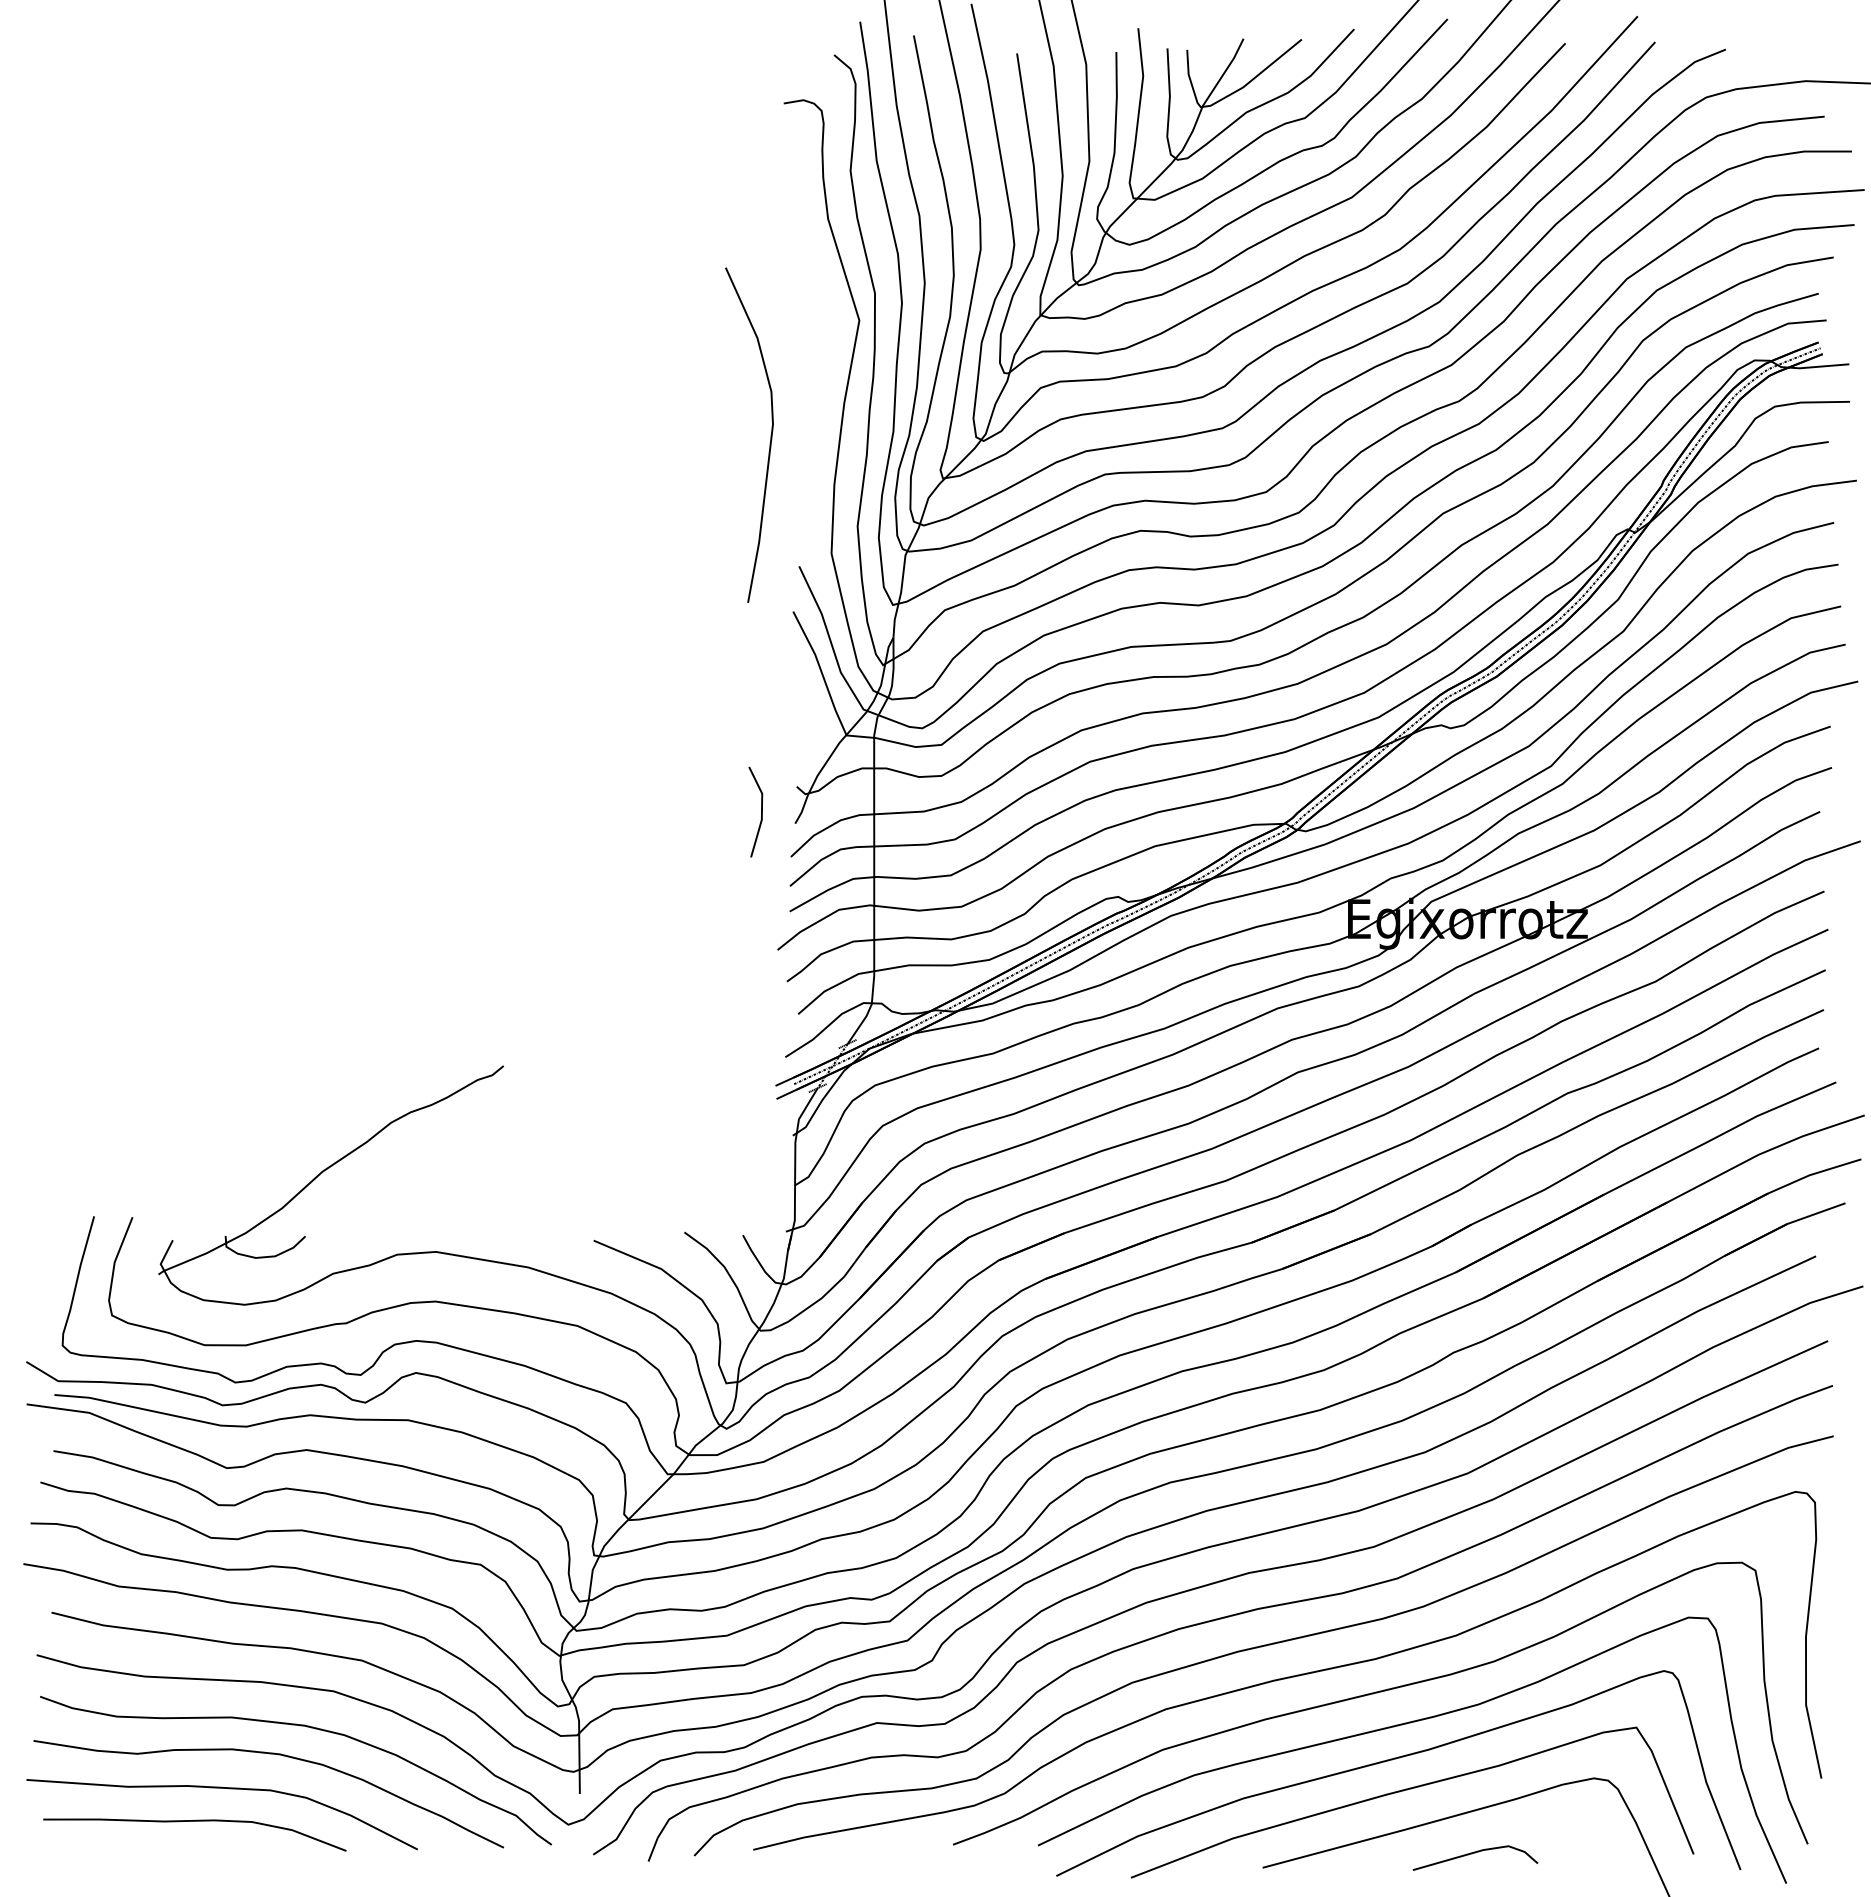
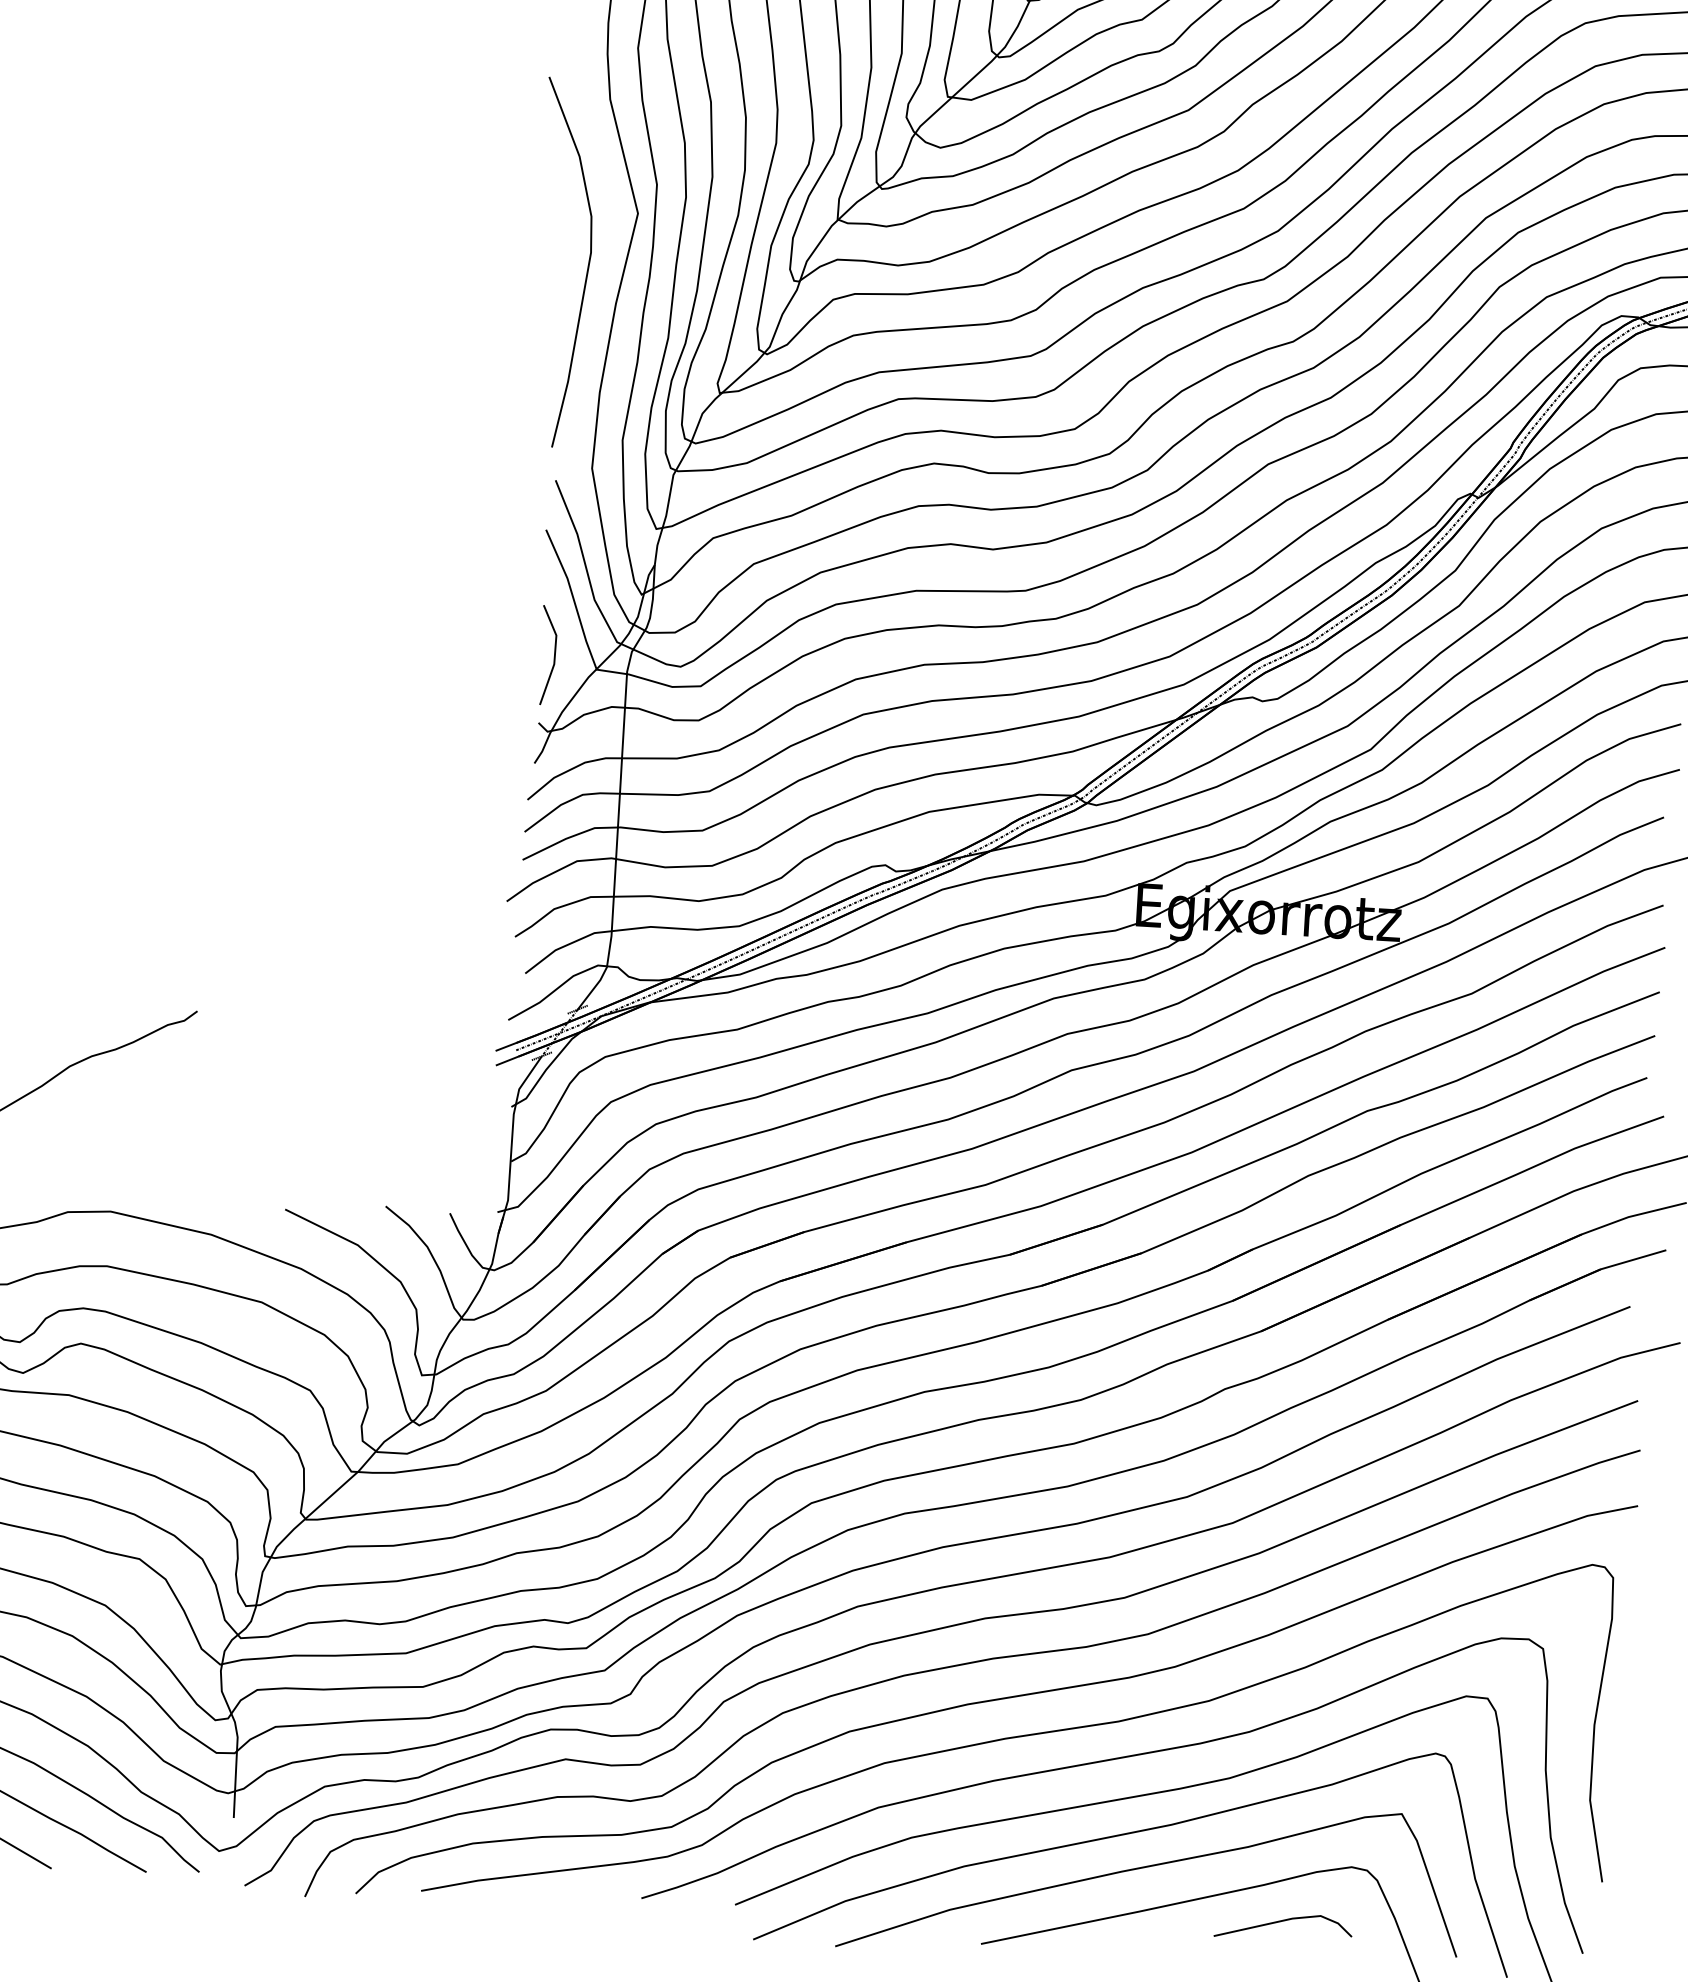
curve: (770, 434) -> (587, 263), moved
line: (761, 811) -> (554, 655), moved
line: (1475, 1853) -> (1283, 1921), moved

